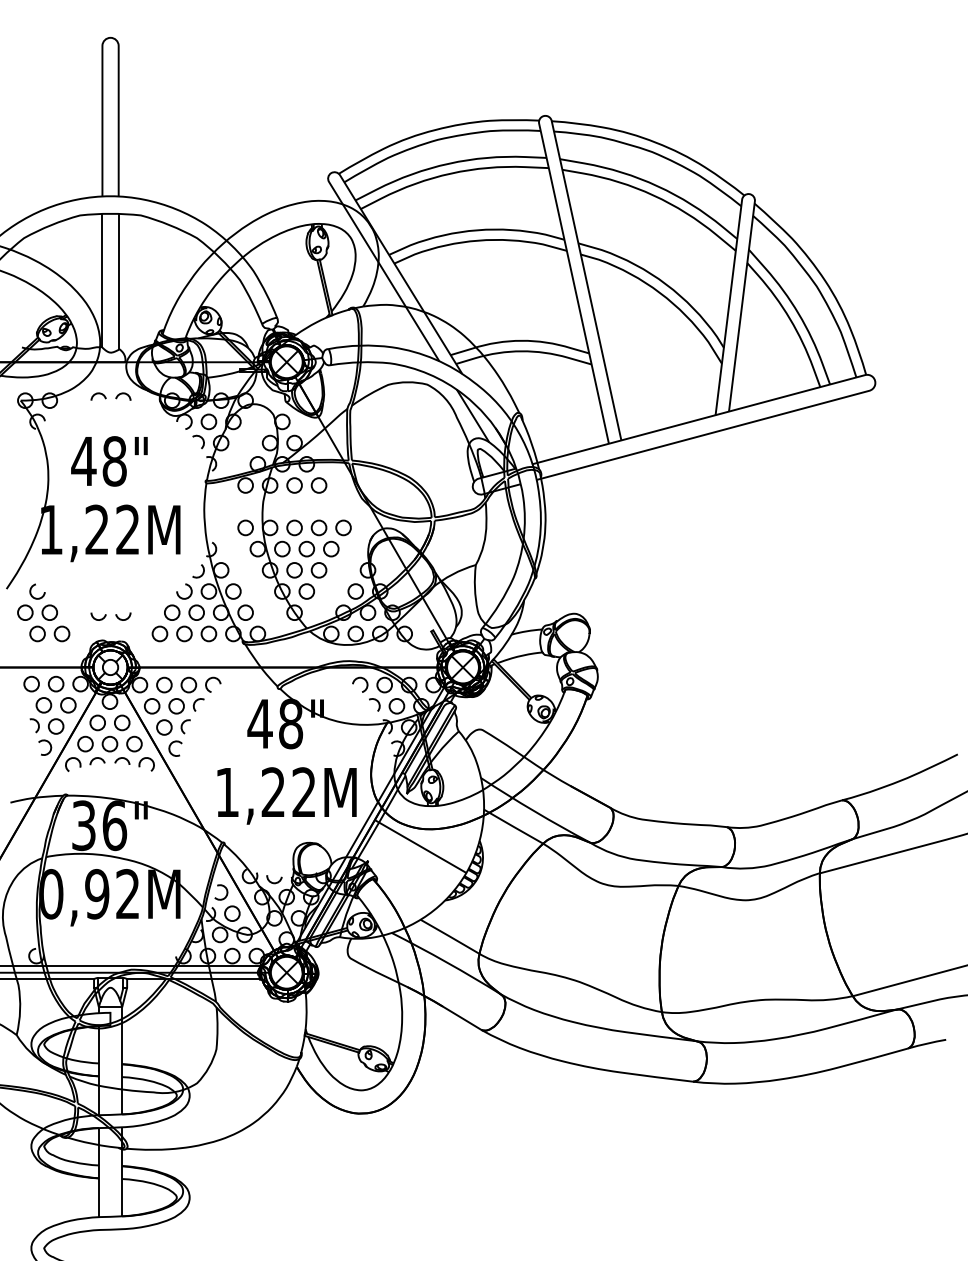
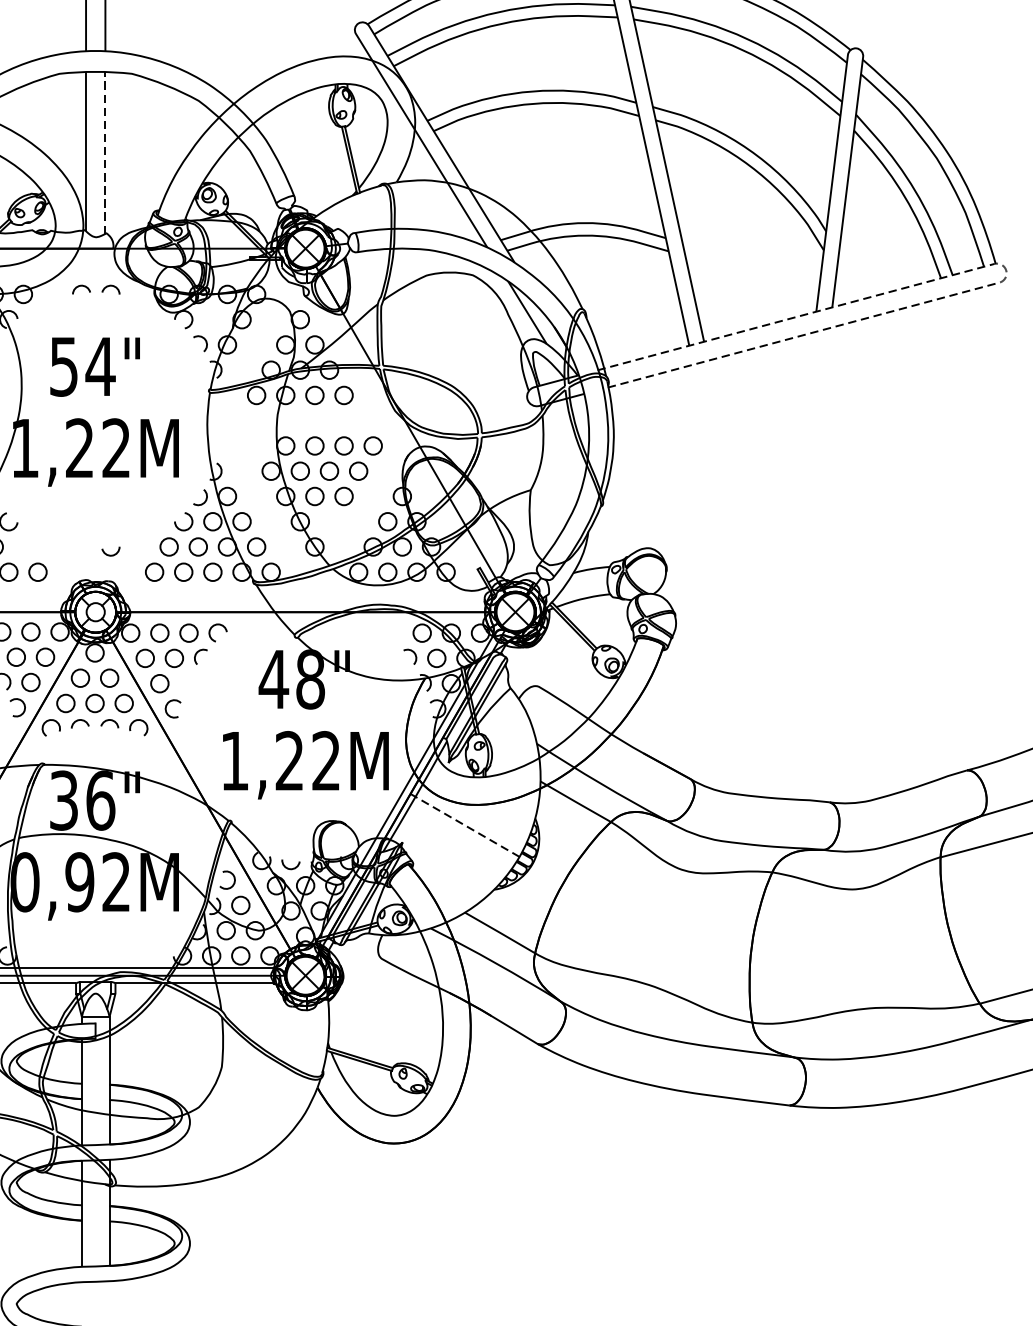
line: (118, 281) -> (105, 152), solid -> dashed
line: (875, 380) -> (1006, 270), solid -> dashed
circle: (208, 421) -> (212, 319), removed
text: (99, 461) -> (82, 366), 48" -> 54"
circle: (245, 527) -> (256, 445), removed
circle: (306, 591) -> (329, 521), removed
circle: (49, 612) -> (23, 546), removed
arc: (96, 618) -> (78, 553), removed
arc: (362, 679) -> (395, 626), removed
arc: (183, 724) -> (182, 680), removed
line: (420, 846) -> (464, 825), solid -> dashed

